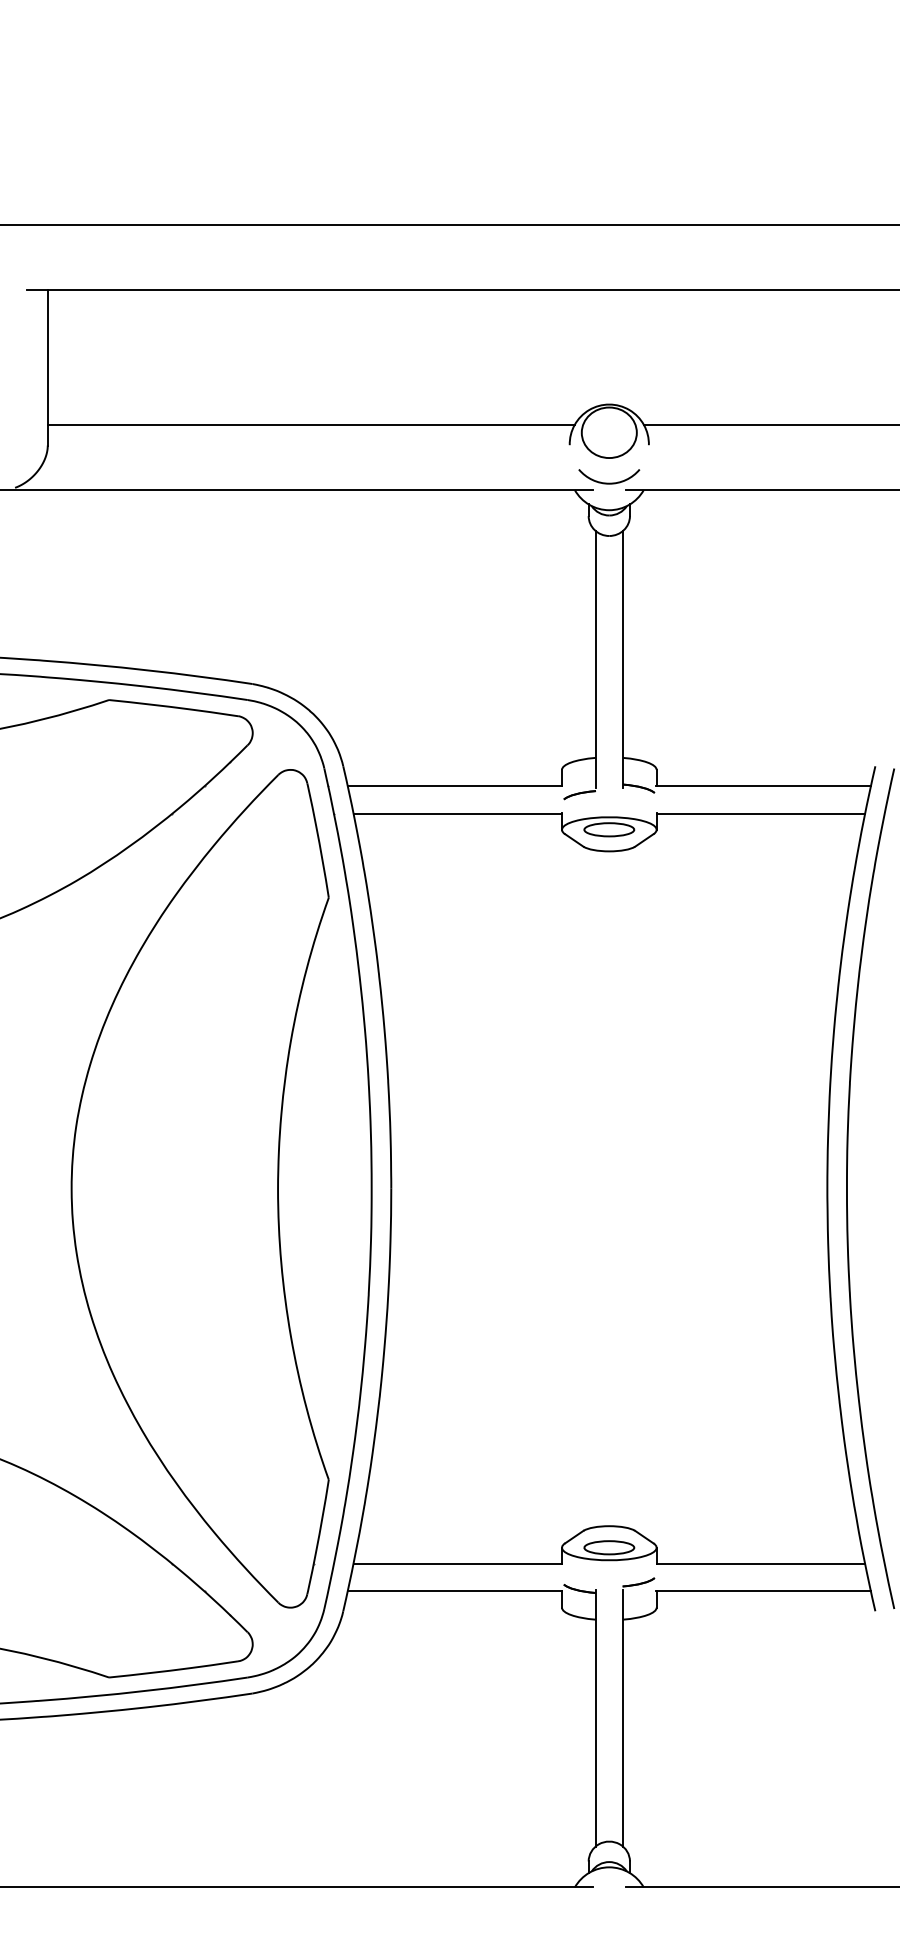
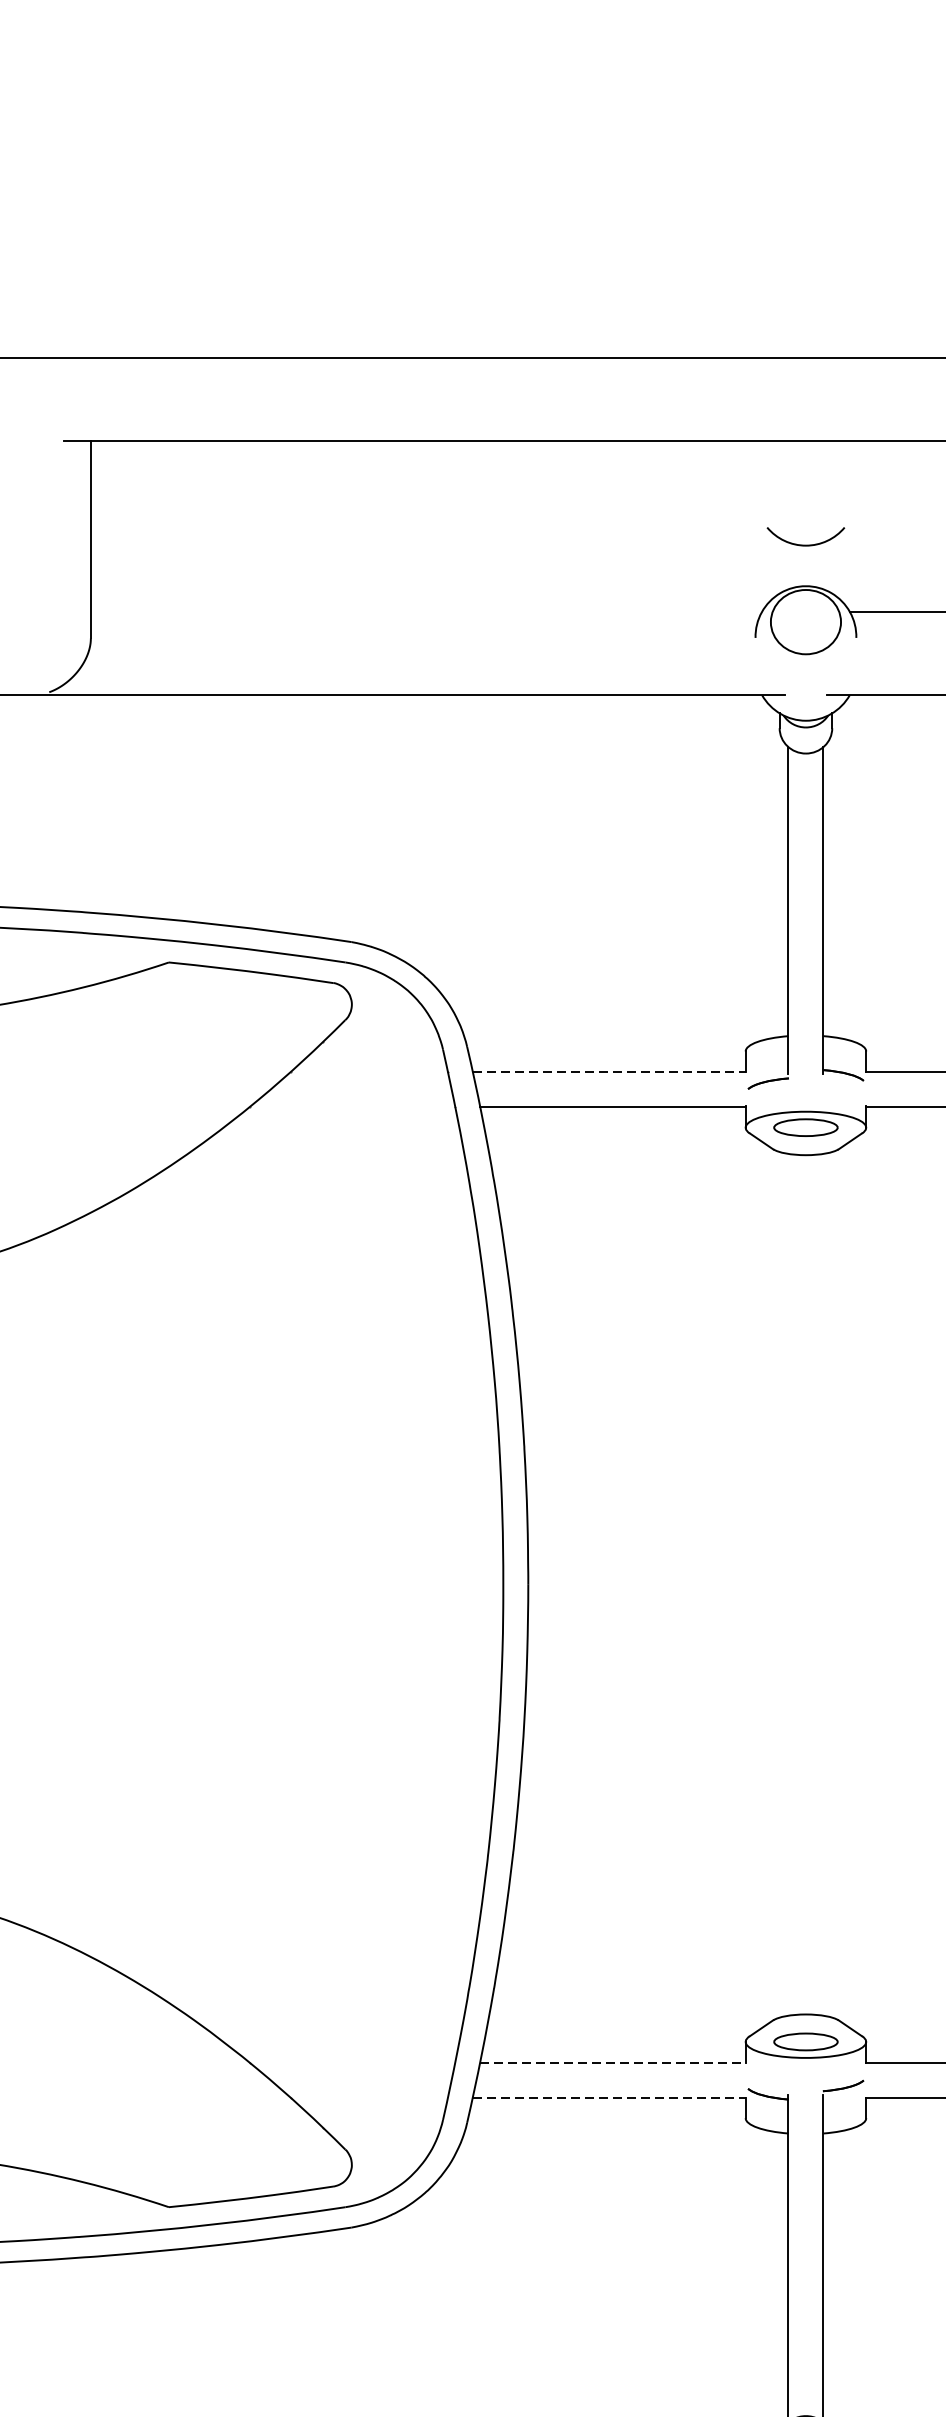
line: (310, 424) -> (425, 611), removed
arc: (609, 482) -> (806, 544), moved
line: (455, 786) -> (610, 1072), solid -> dashed
part: (199, 1188) -> (284, 1584), removed
line: (458, 1563) -> (613, 2061), solid -> dashed
line: (455, 1591) -> (610, 2097), solid -> dashed

